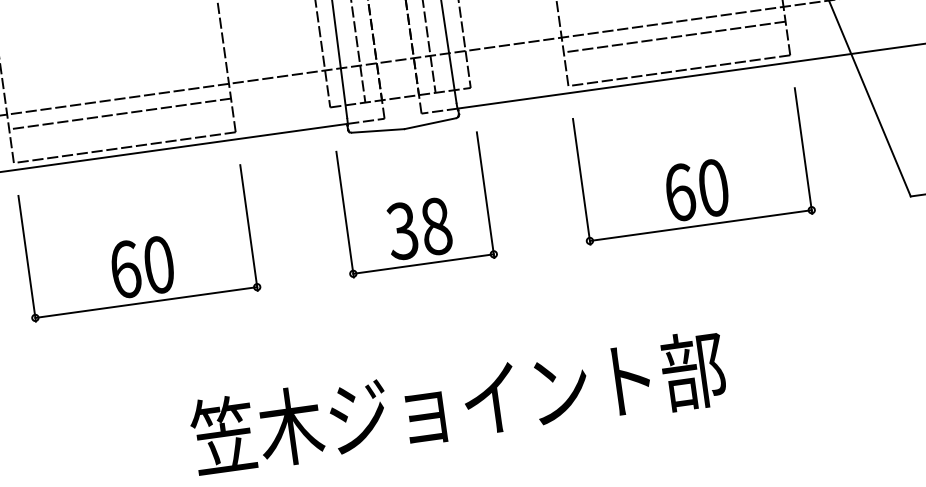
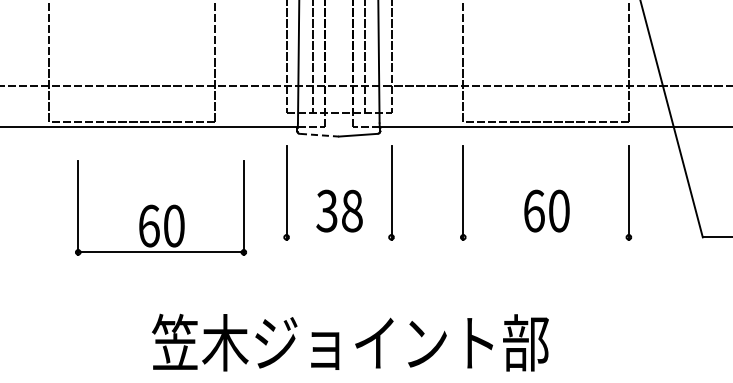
line: (673, 37) -> (545, 96), removed
line: (119, 113) -> (131, 96), removed
line: (378, 131) -> (319, 135), solid -> dashed
line: (700, 225) -> (545, 237), removed
part: (137, 242) -> (160, 207), moved
line: (422, 264) -> (338, 237), removed

